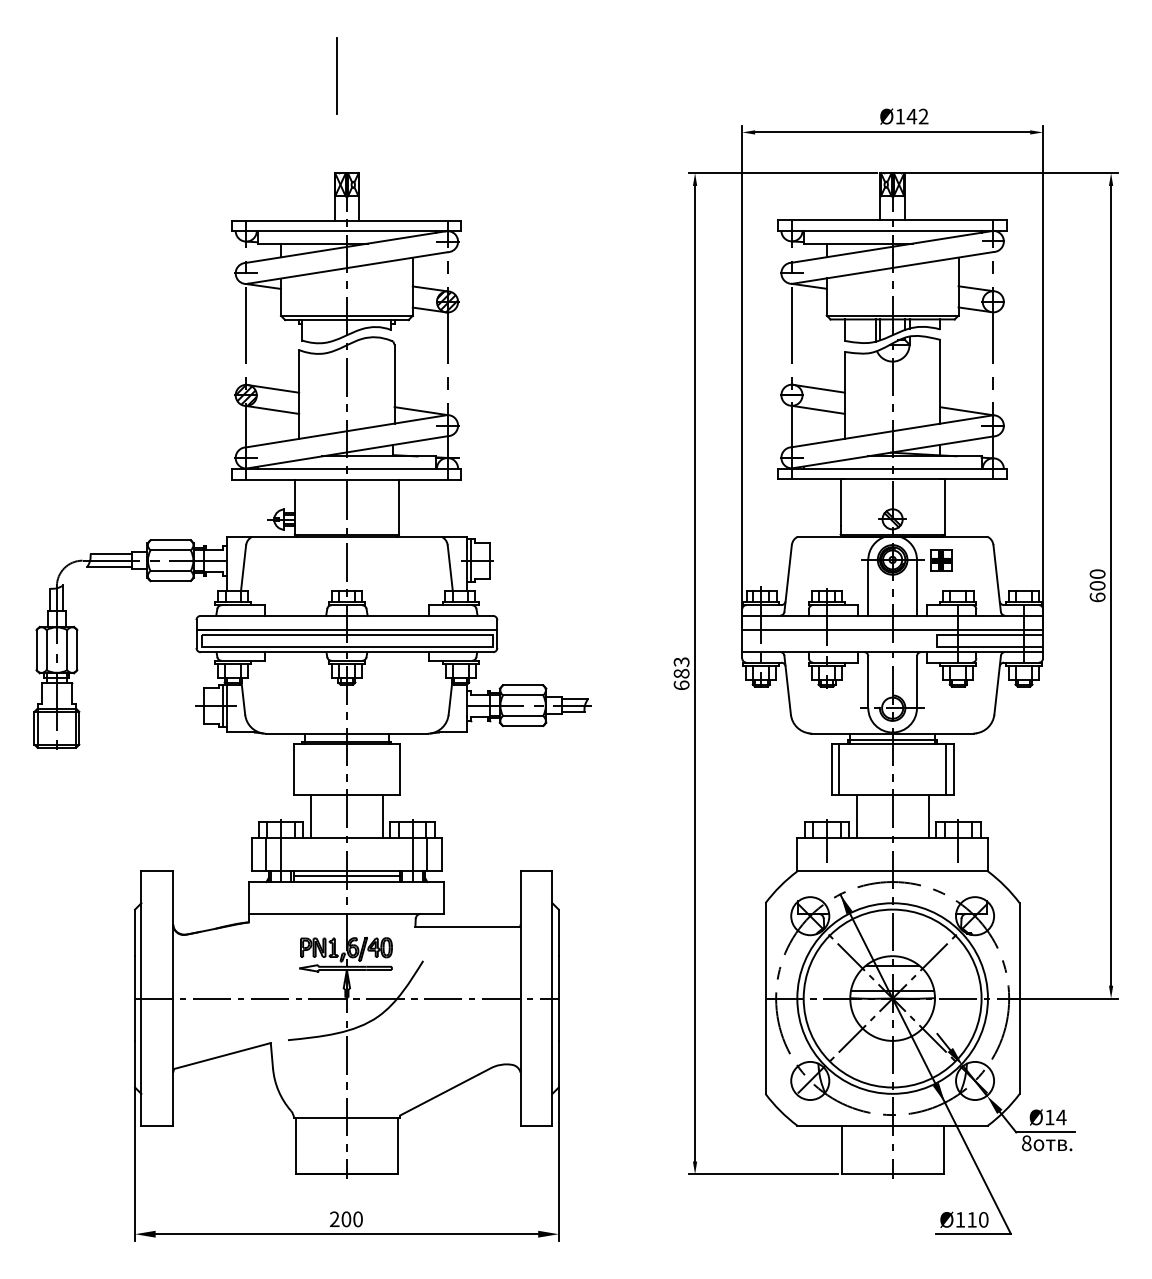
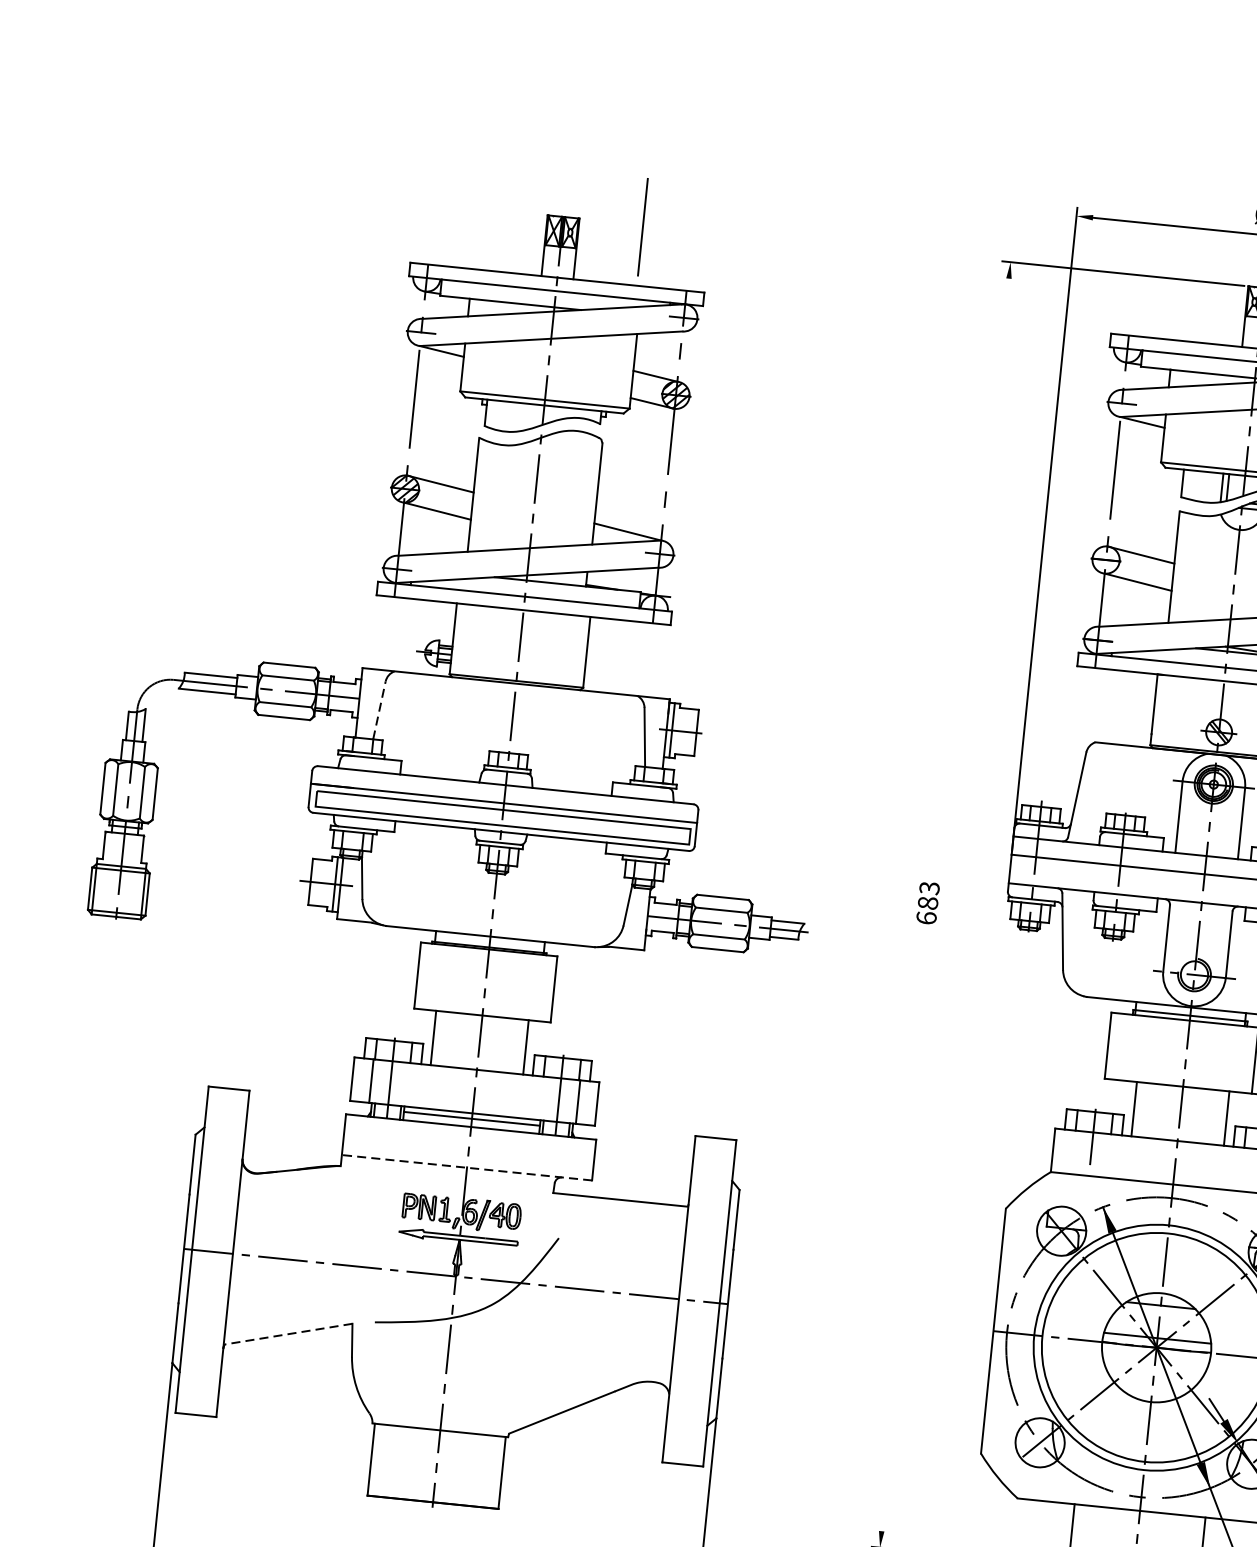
line: (336, 75) -> (642, 226), moved
line: (243, 568) -> (379, 710), solid -> dashed
line: (695, 673) -> (945, 904), removed
line: (839, 769) -> (1118, 1046), removed
line: (346, 913) -> (466, 1167), solid -> dashed
line: (221, 1056) -> (287, 1334), solid -> dashed

